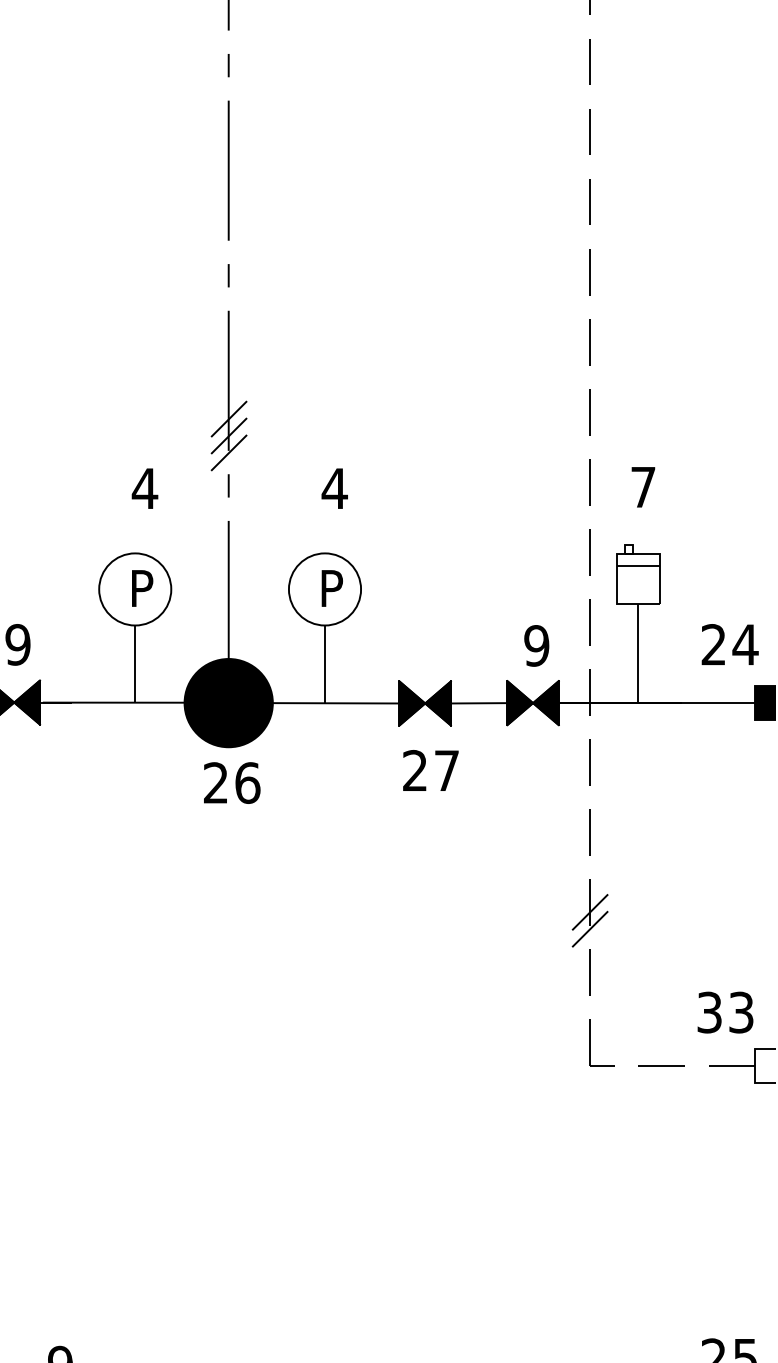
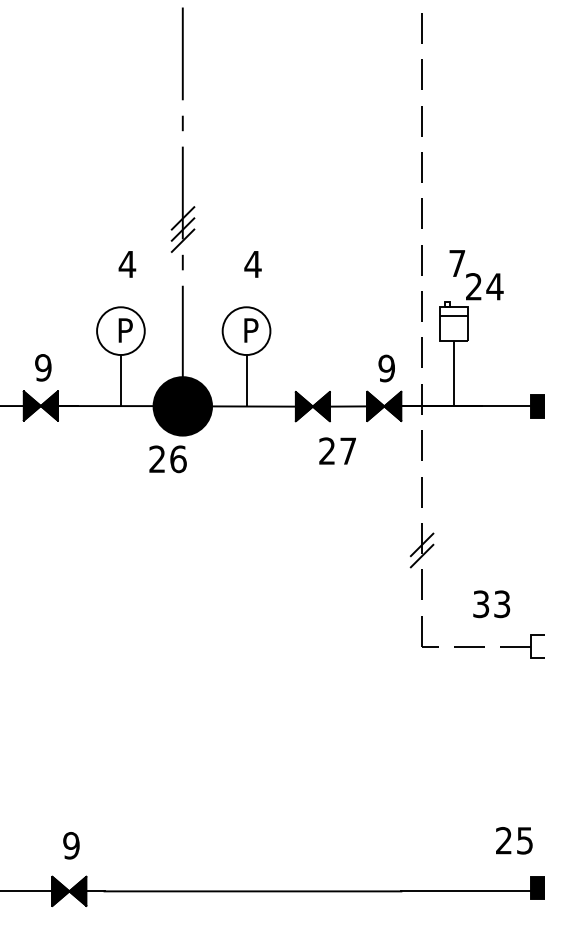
text: (729, 644) -> (484, 286), moved
text: (430, 769) -> (337, 450), moved
text: (231, 783) -> (167, 459), moved
text: (725, 1012) -> (491, 604), moved

